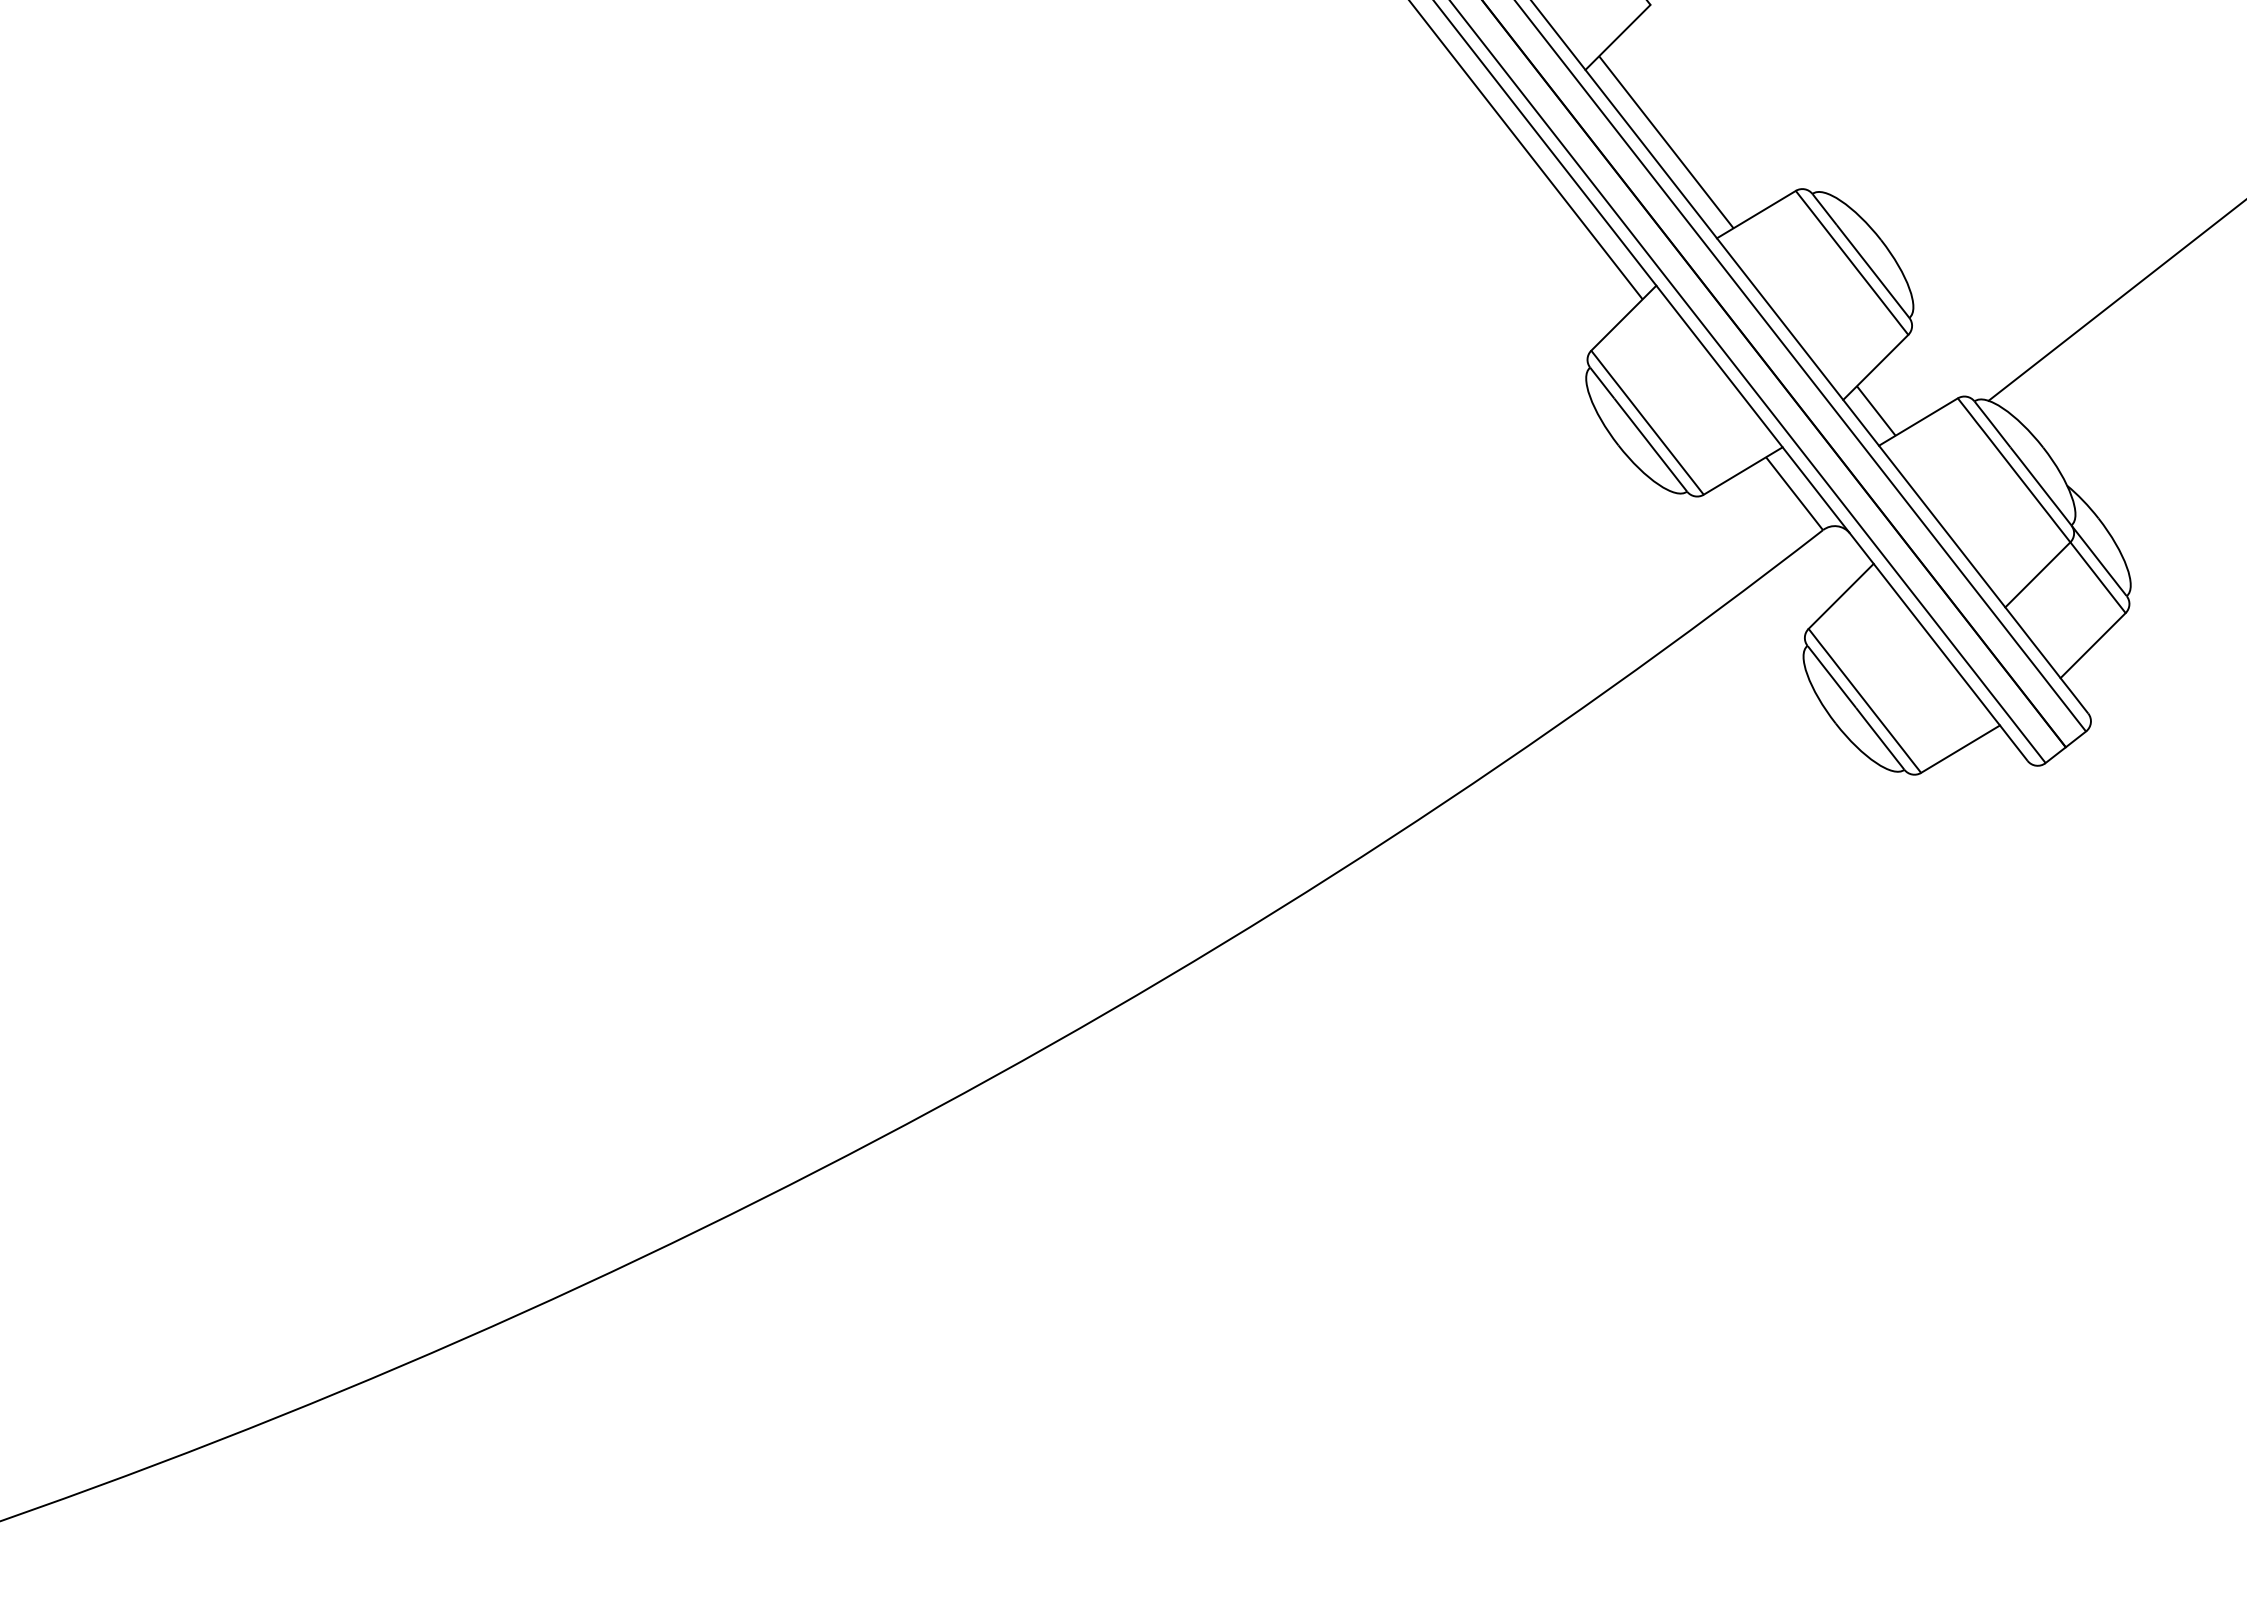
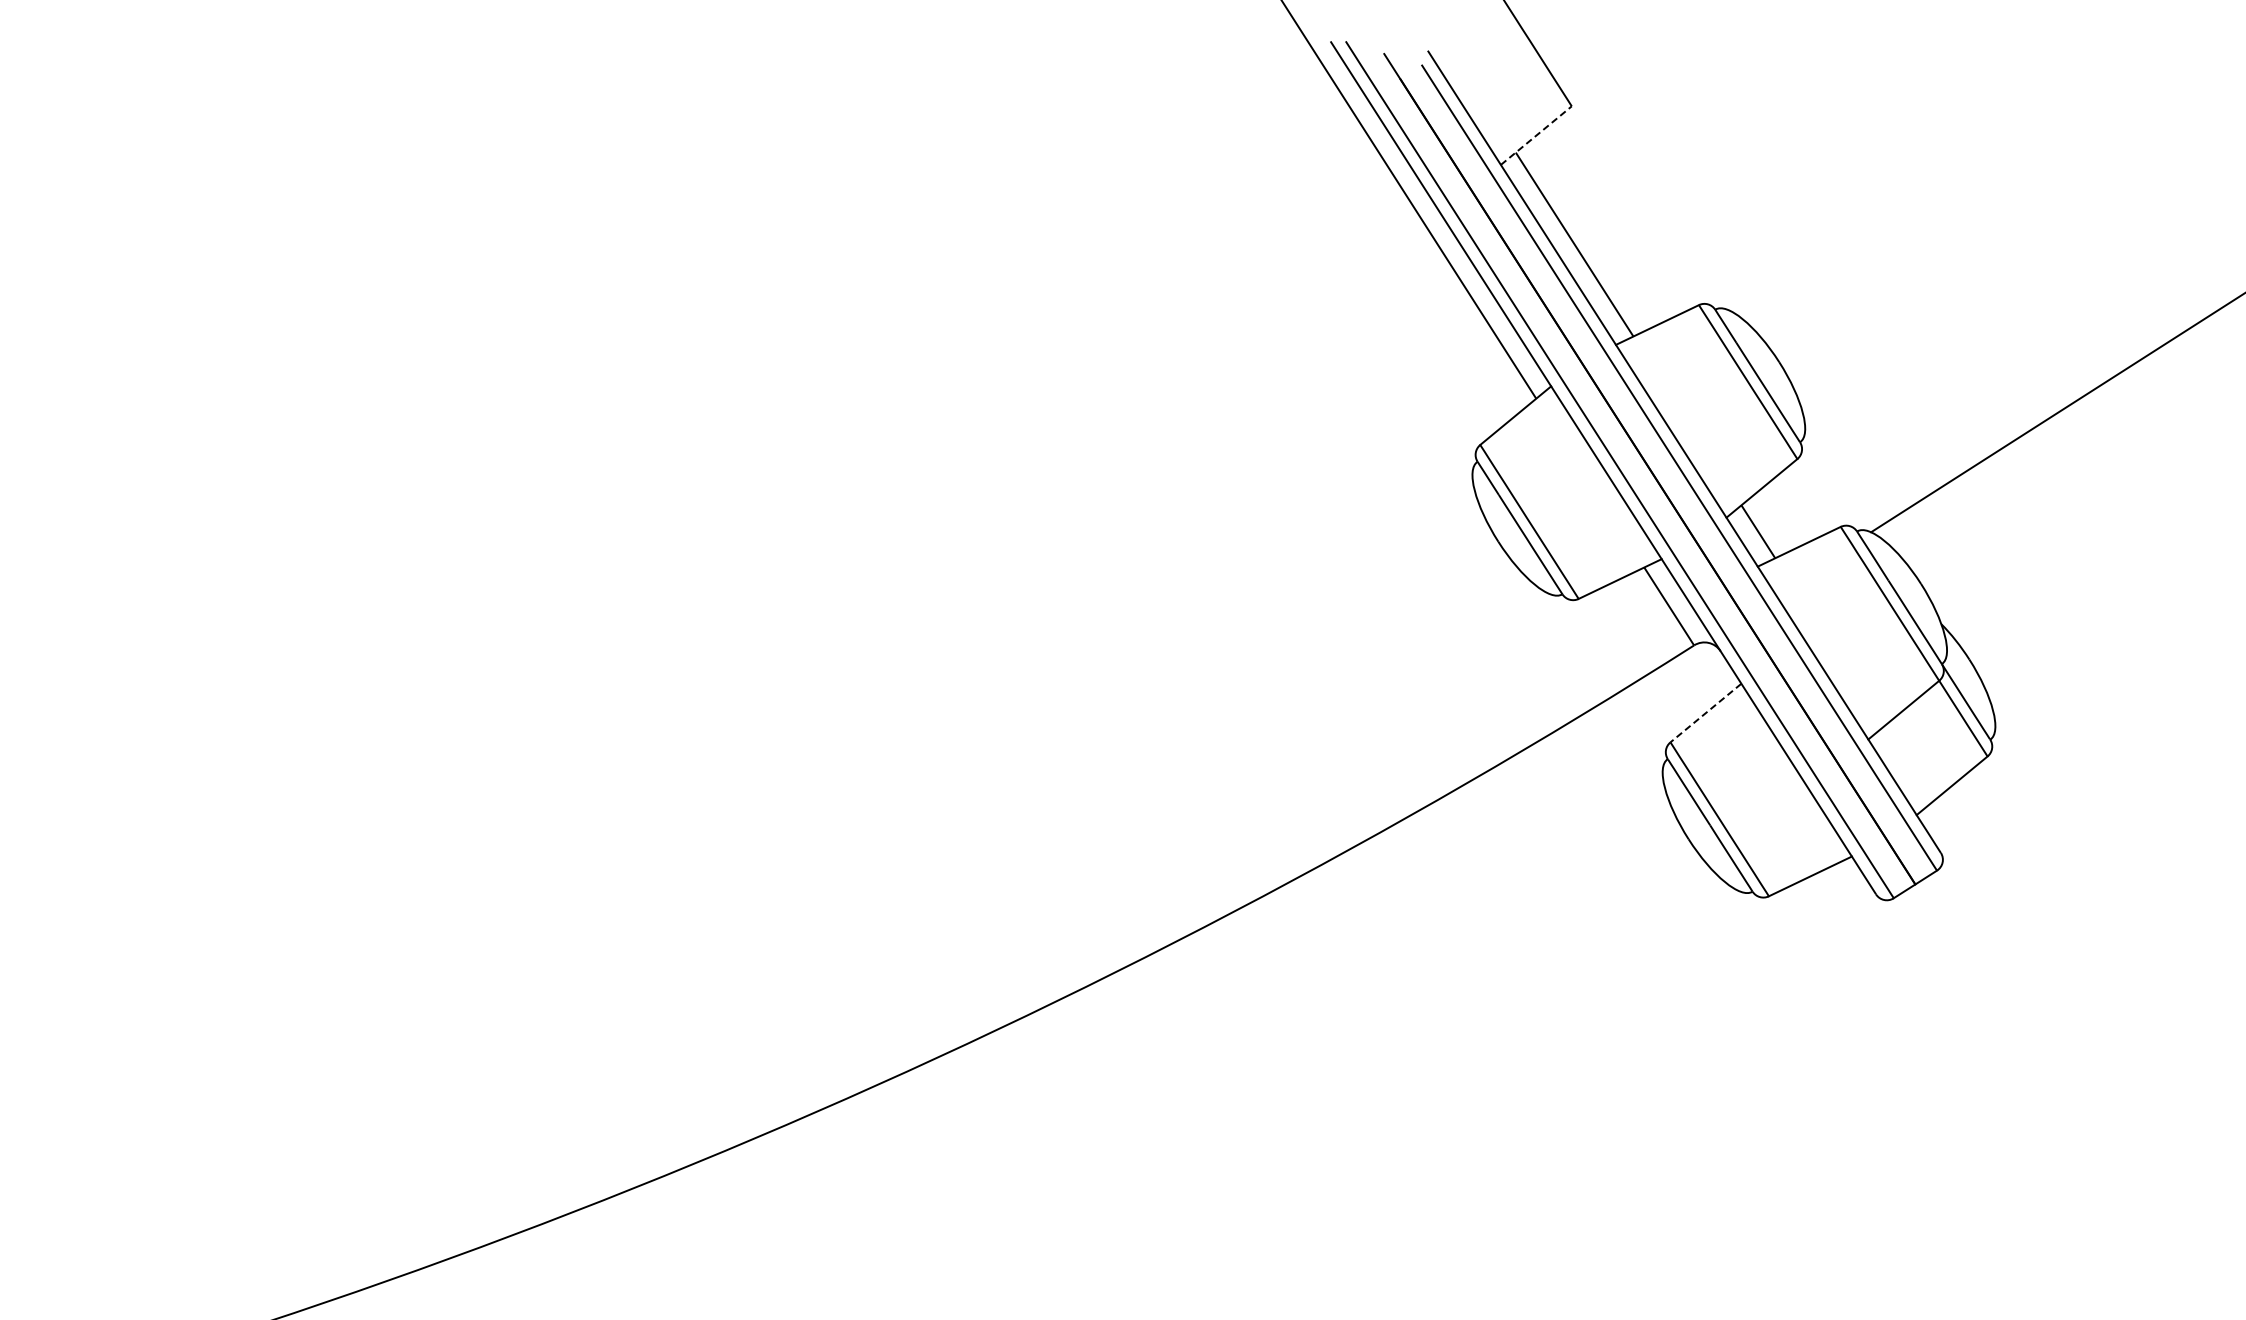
line: (1618, 37) -> (1536, 135), solid -> dashed
line: (1841, 596) -> (1706, 713), solid -> dashed

